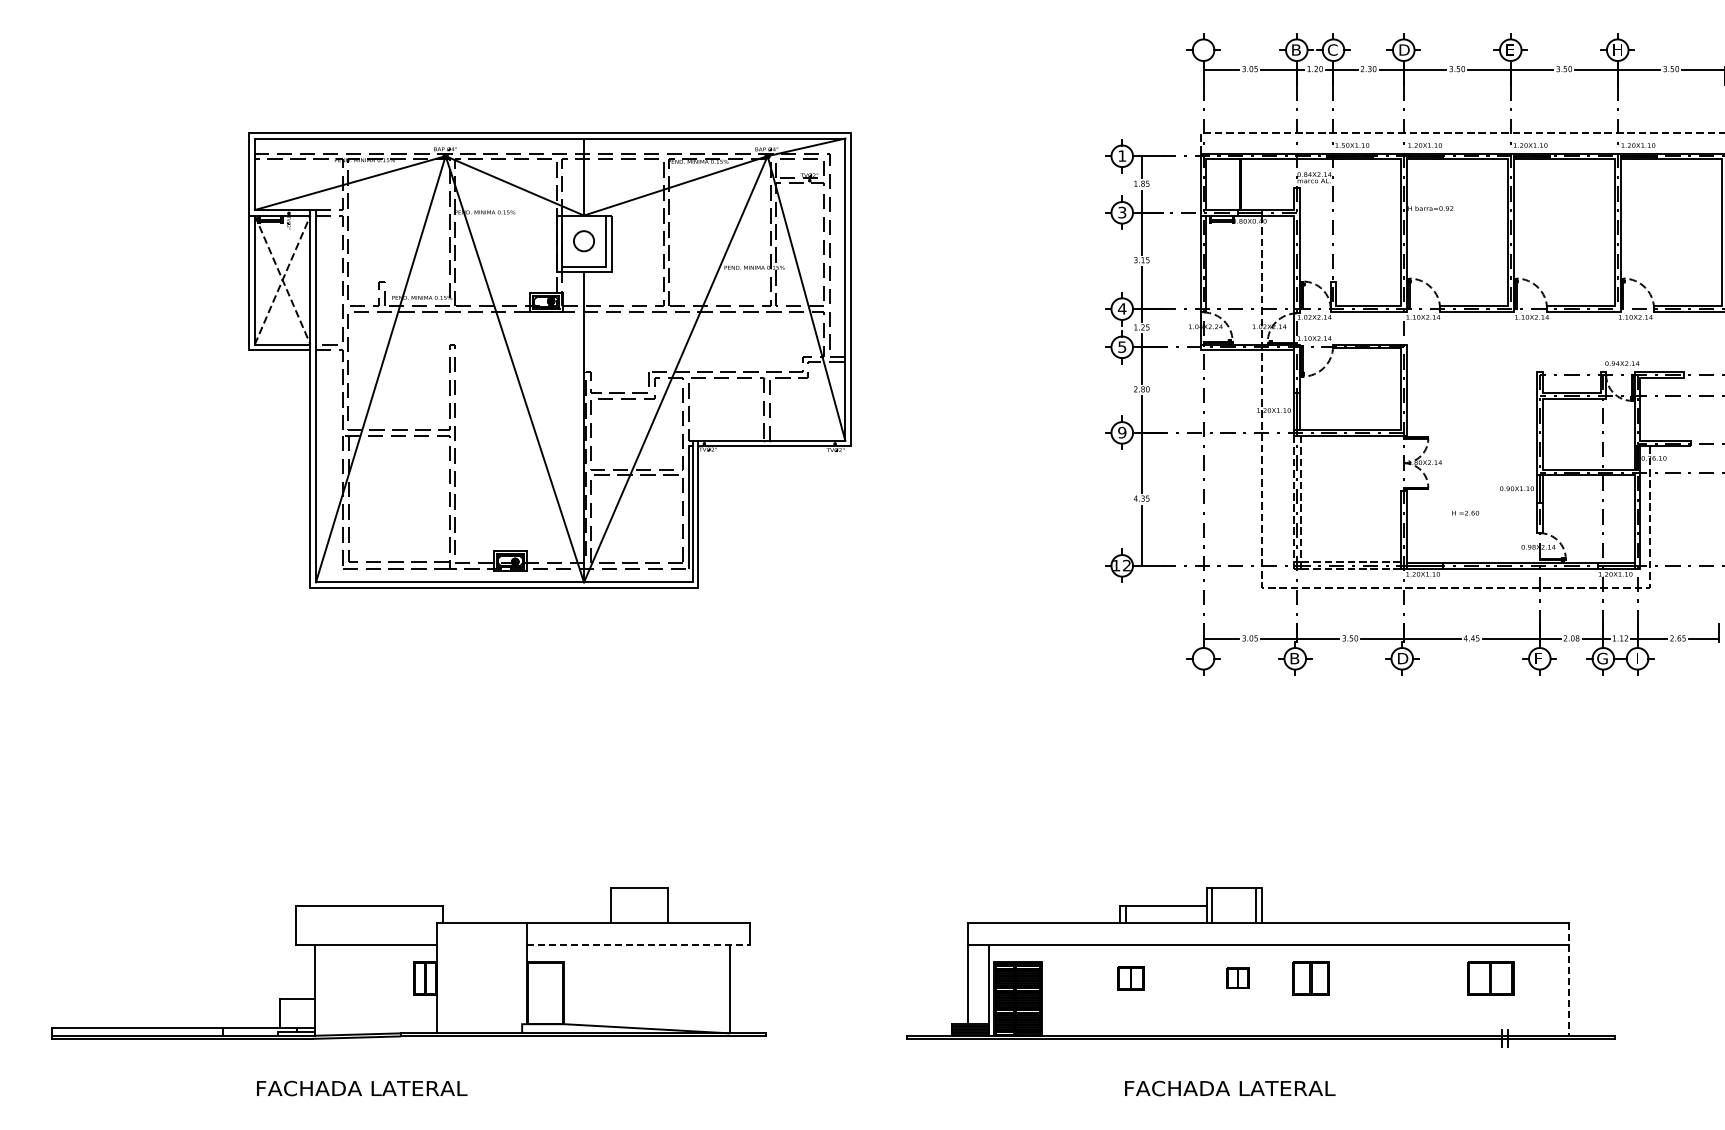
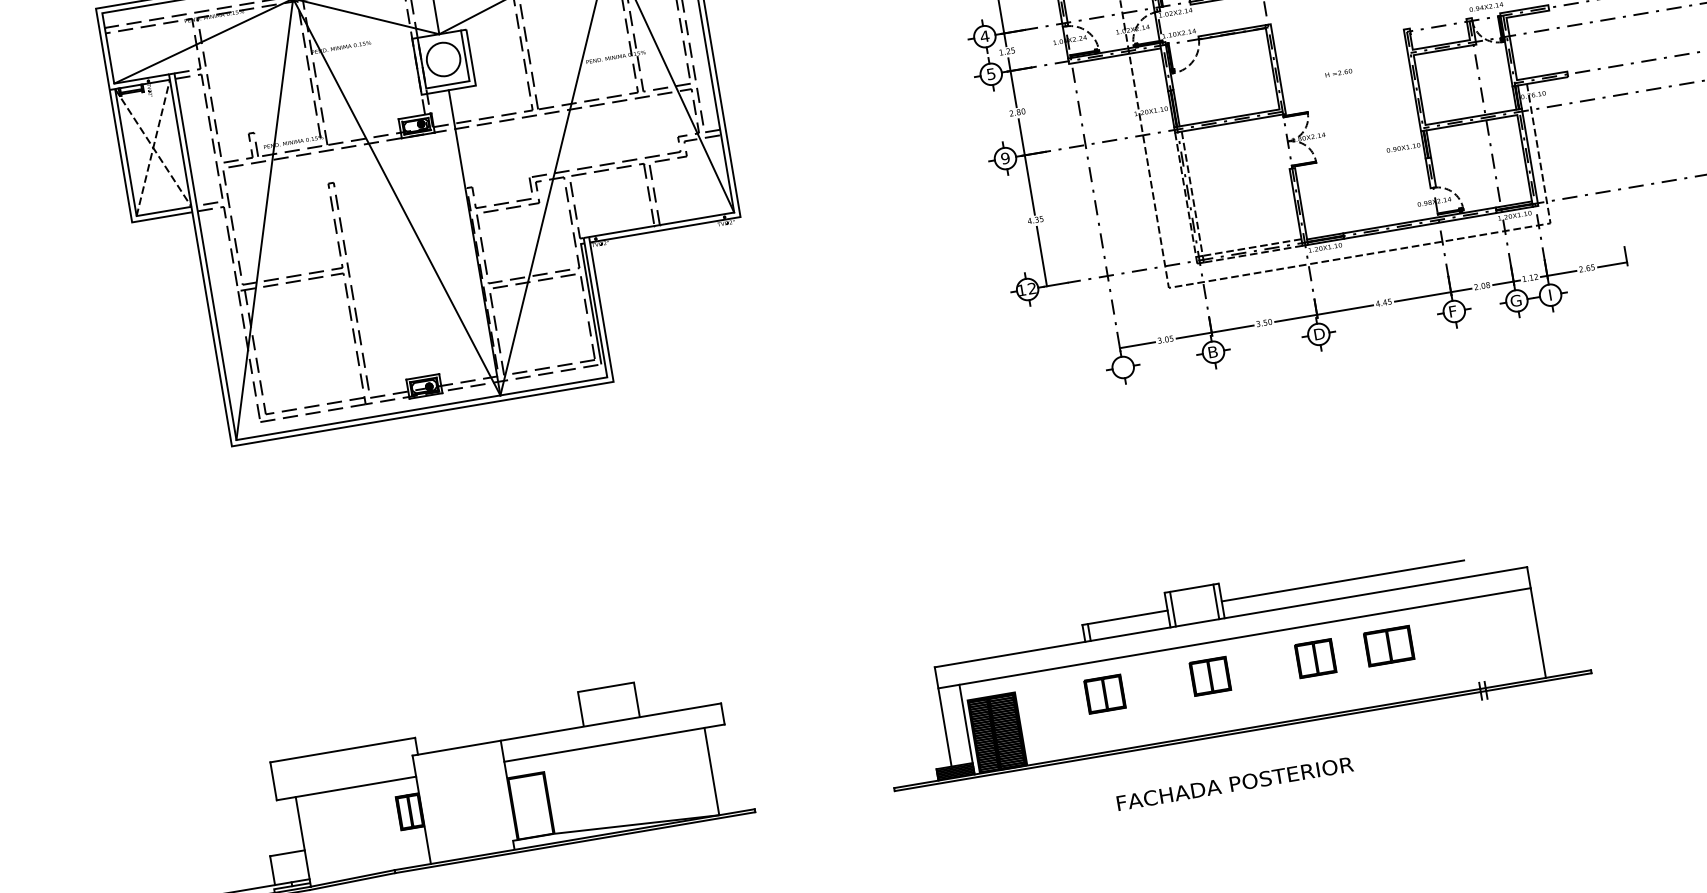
circle: (583, 241) -> (443, 59), size x1.67
text: (1465, 512) -> (1338, 72), moved
line: (1384, 906) -> (1342, 581), added
line: (638, 944) -> (614, 742), dashed -> solid
part: (1130, 978) -> (1104, 694), size x1.43
part: (1237, 978) -> (1209, 676), size x1.67
part: (1310, 978) -> (1315, 658), moved
part: (1490, 978) -> (1389, 646), moved
line: (1569, 980) -> (1537, 623), dashed -> solid
text: (1303, 1088) -> (1293, 773), FACHADA LATERAL -> FACHADA POSTERIOR

